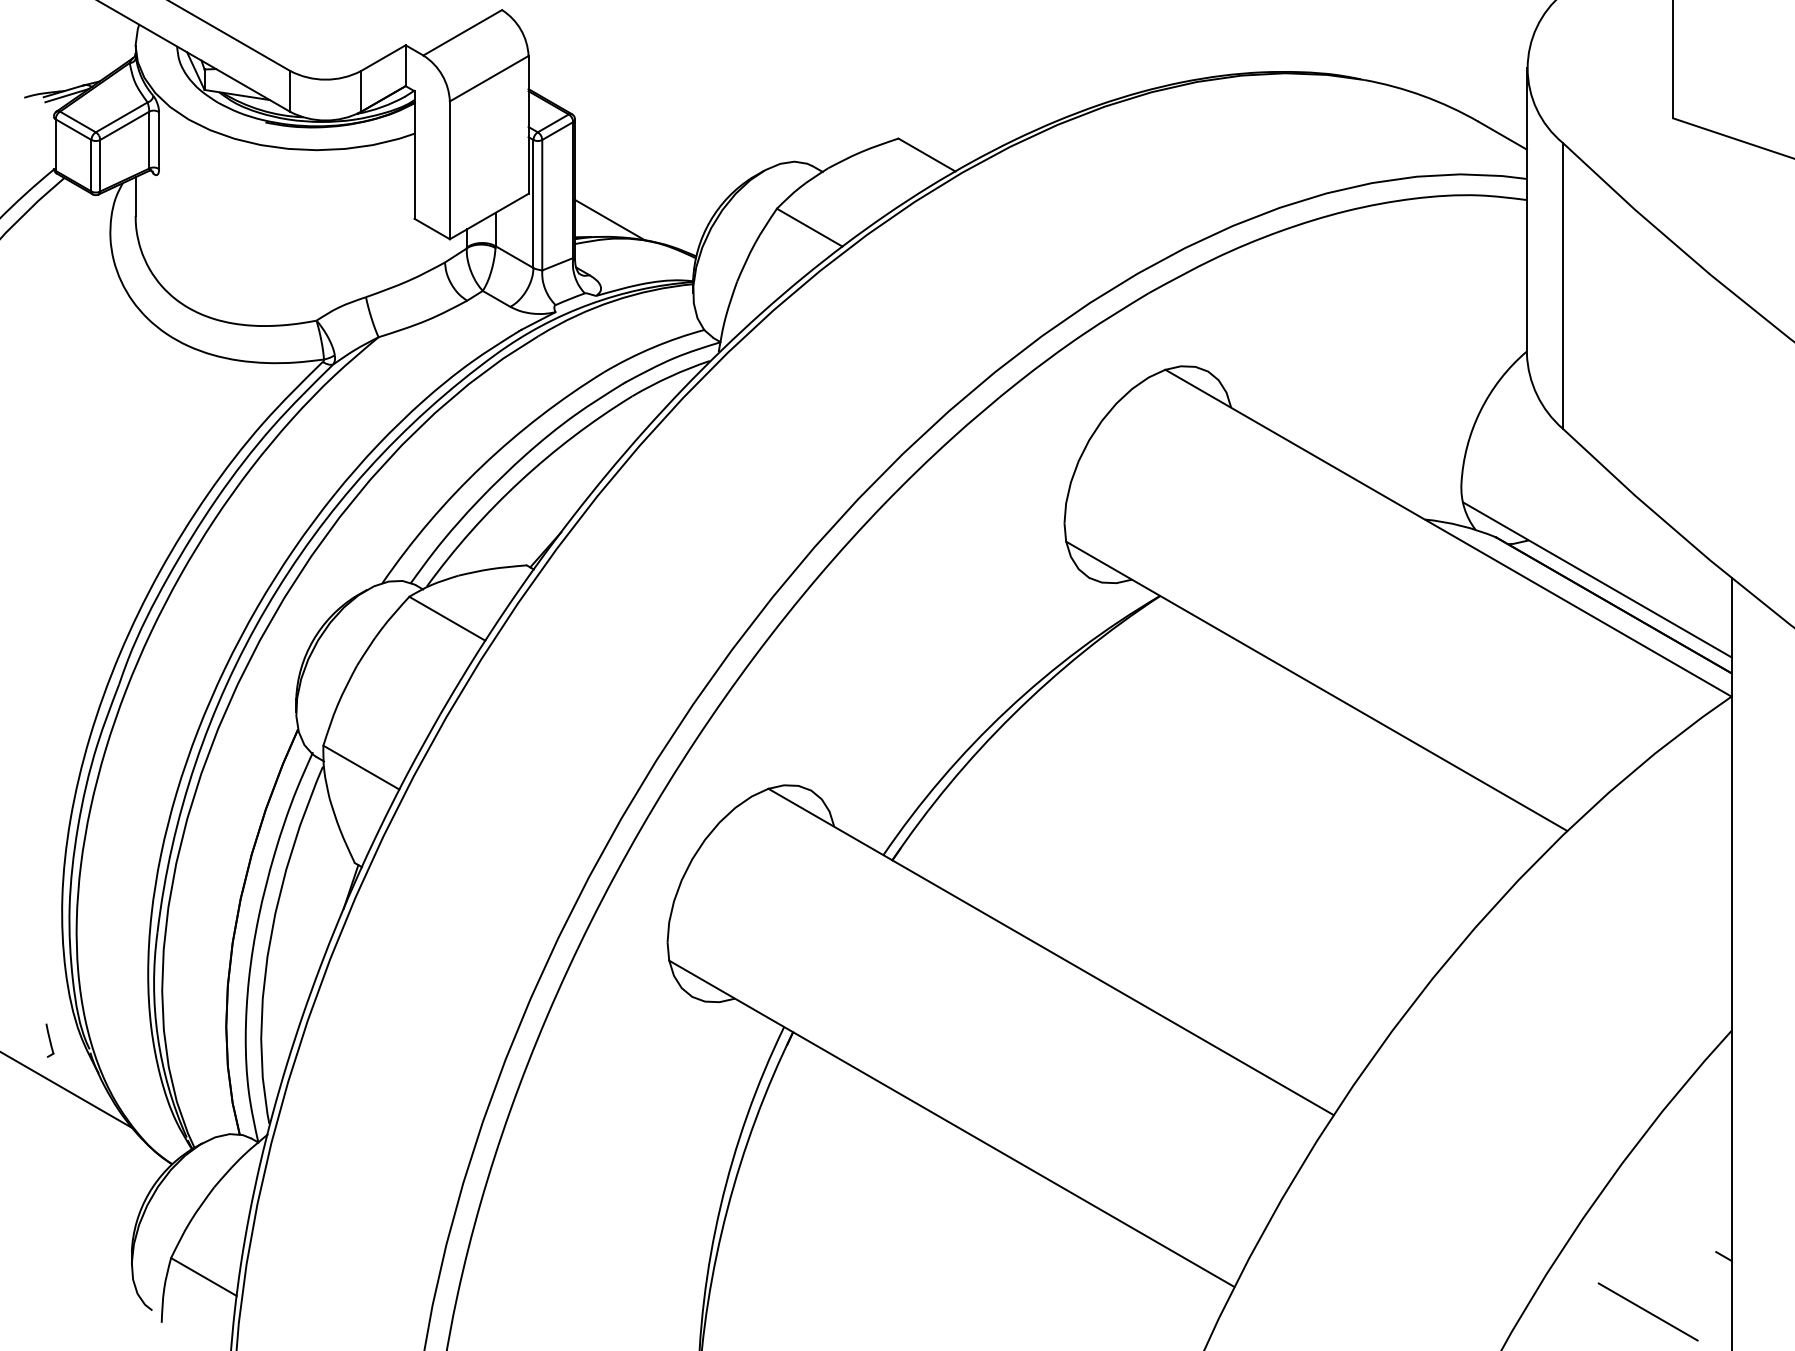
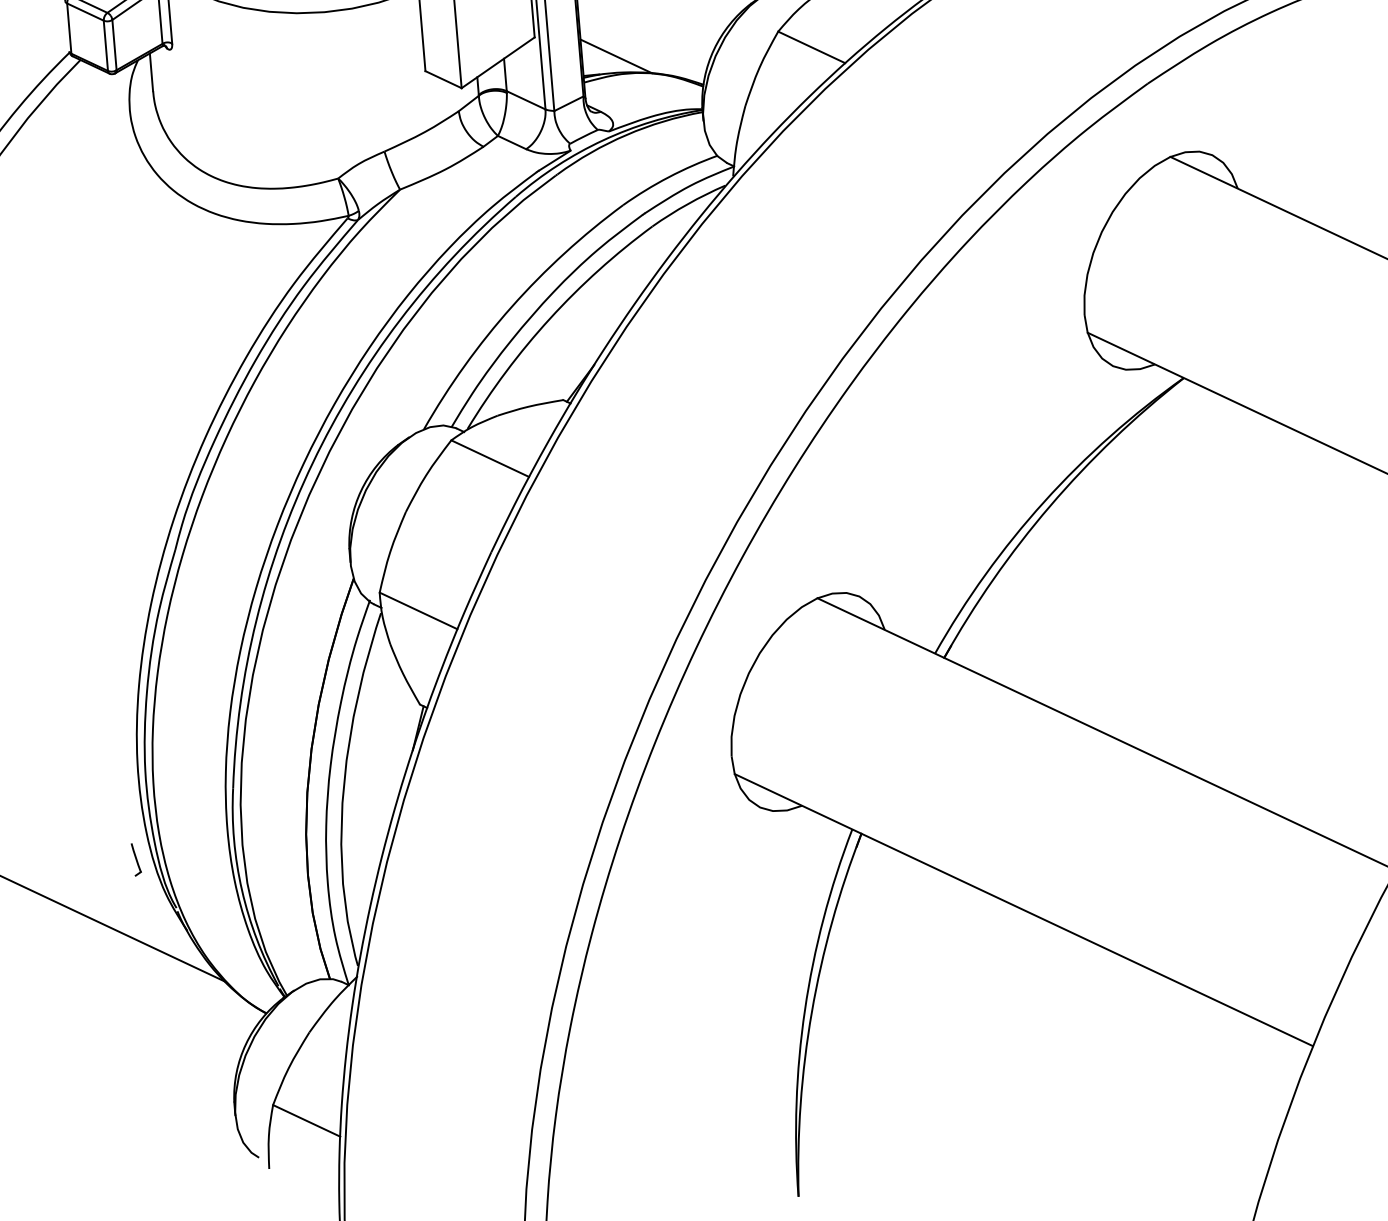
part: (49, 1040) -> (135, 859), moved

